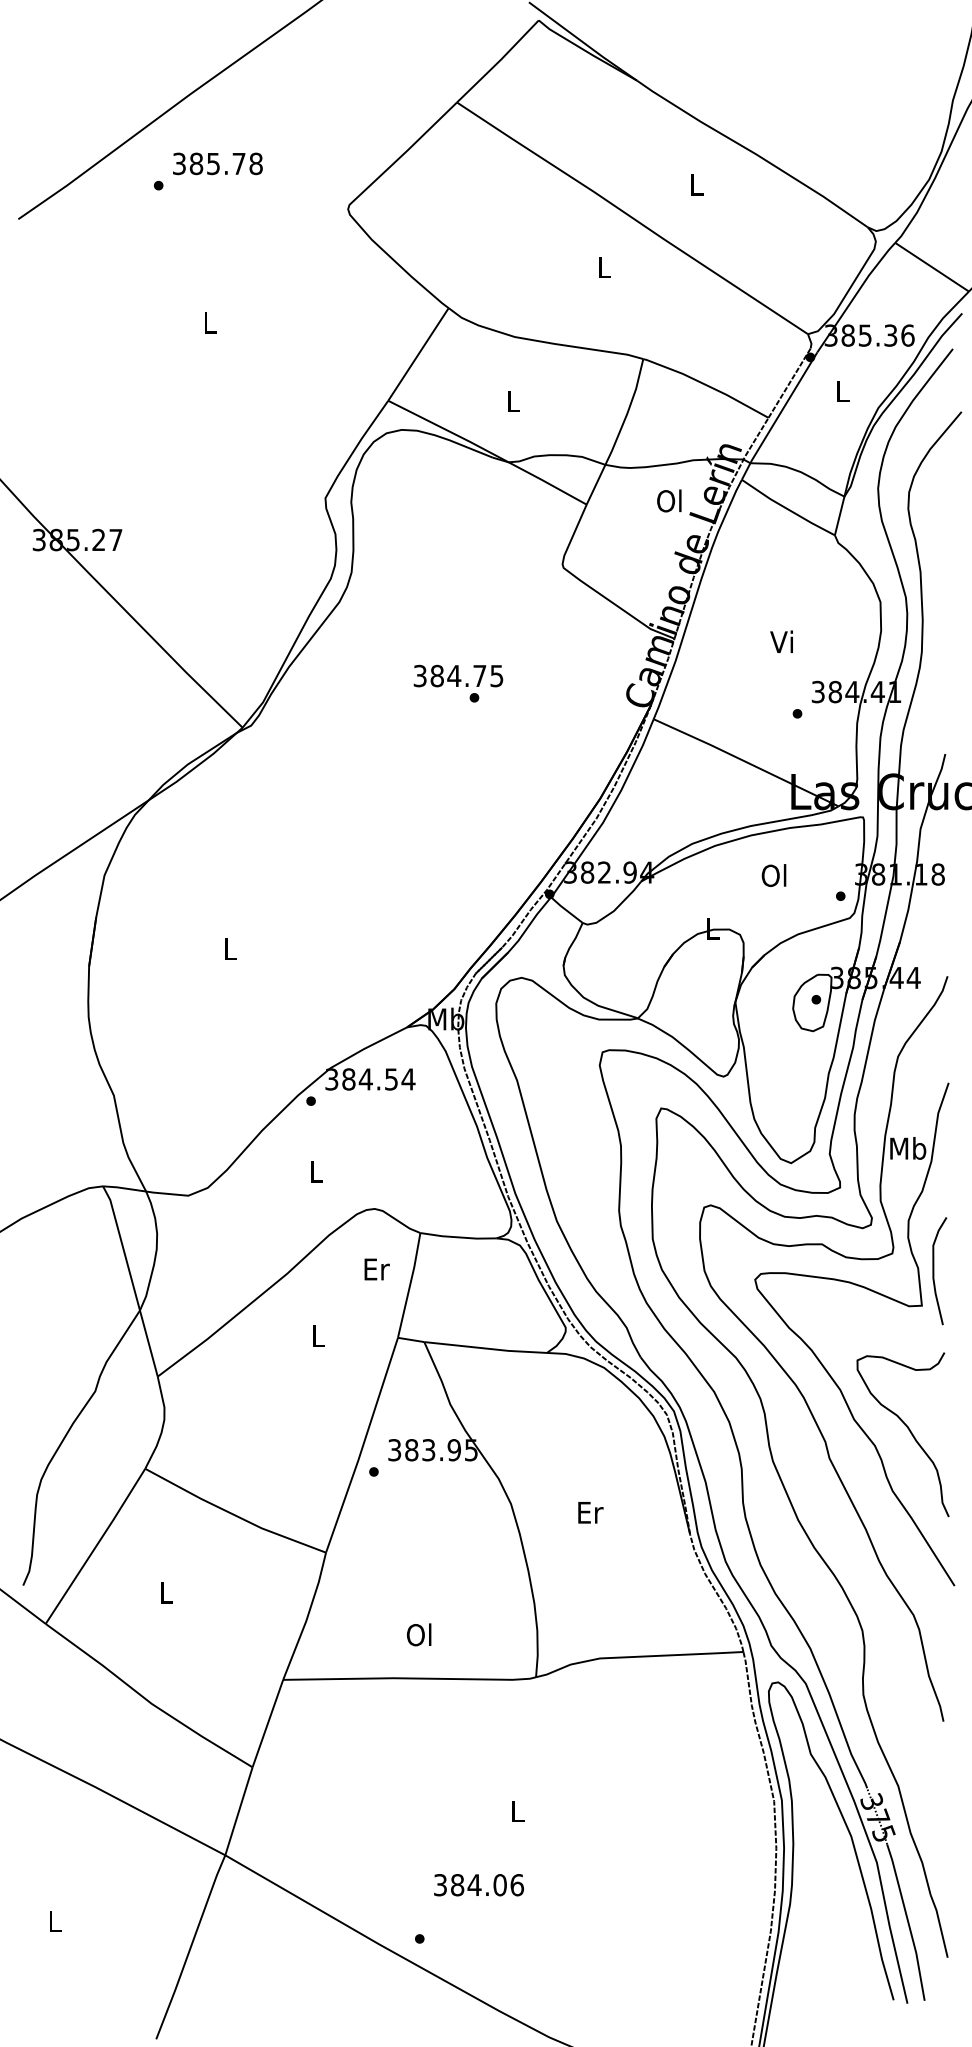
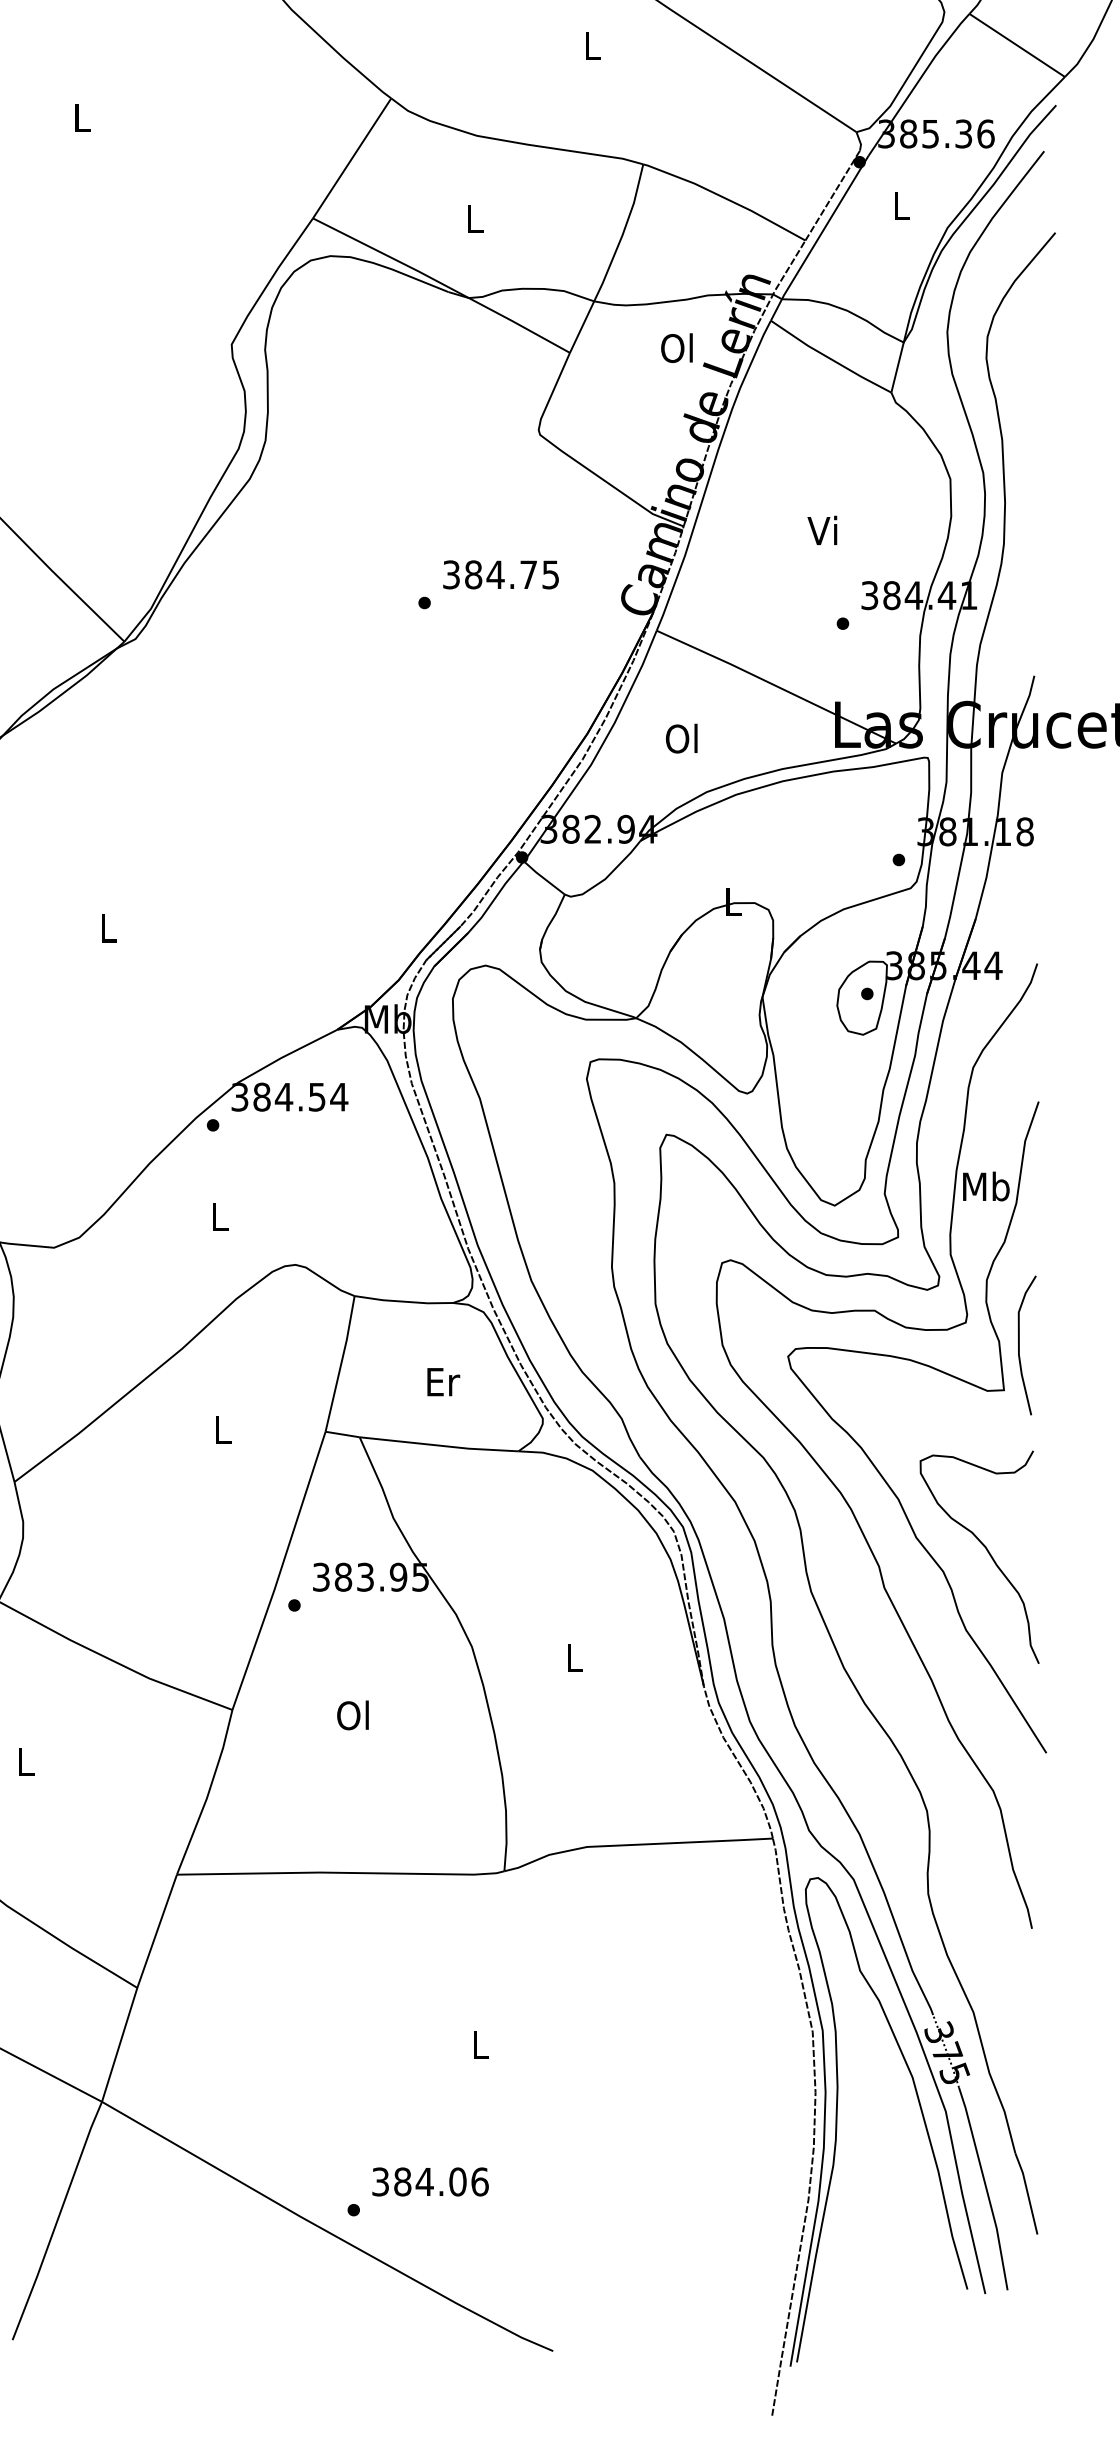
text: (458, 675) -> (501, 574), moved
text: (773, 875) -> (681, 738), moved
text: (376, 1269) -> (442, 1382), moved
text: (590, 1512) -> (574, 1657), Er -> L
text: (419, 1634) -> (353, 1714), moved
text: (478, 1885) -> (429, 2182), moved

